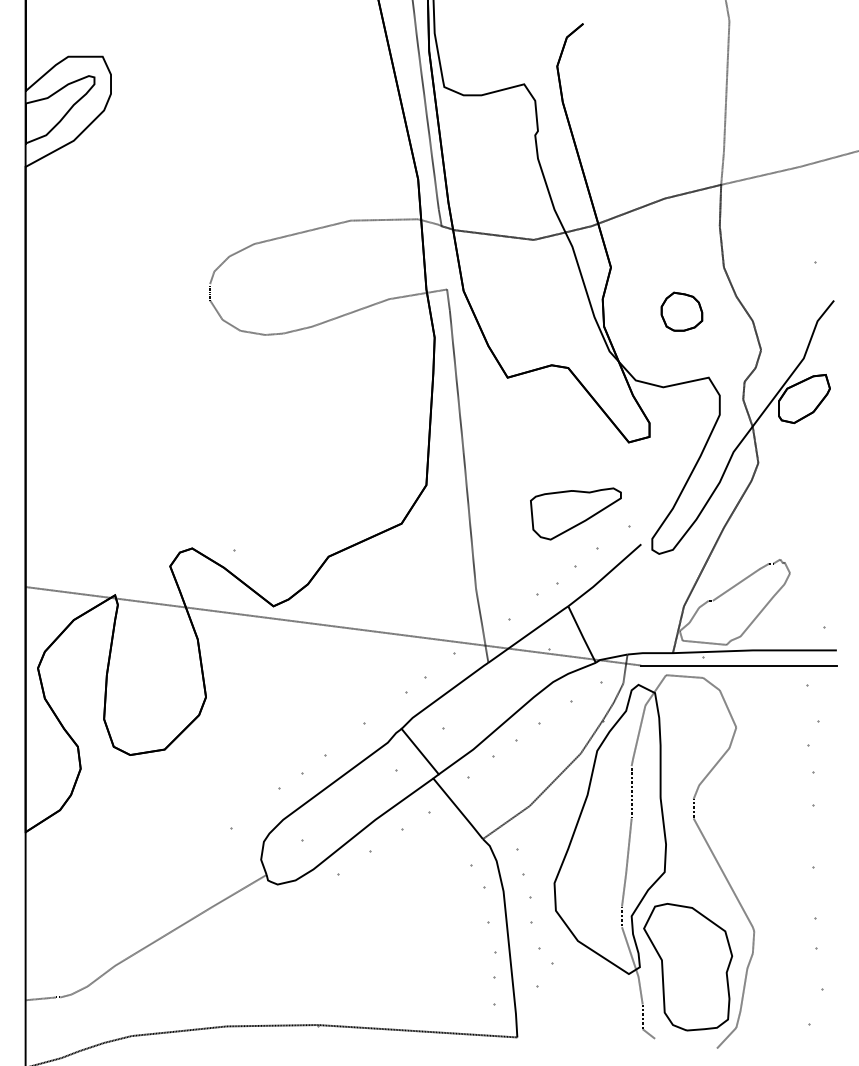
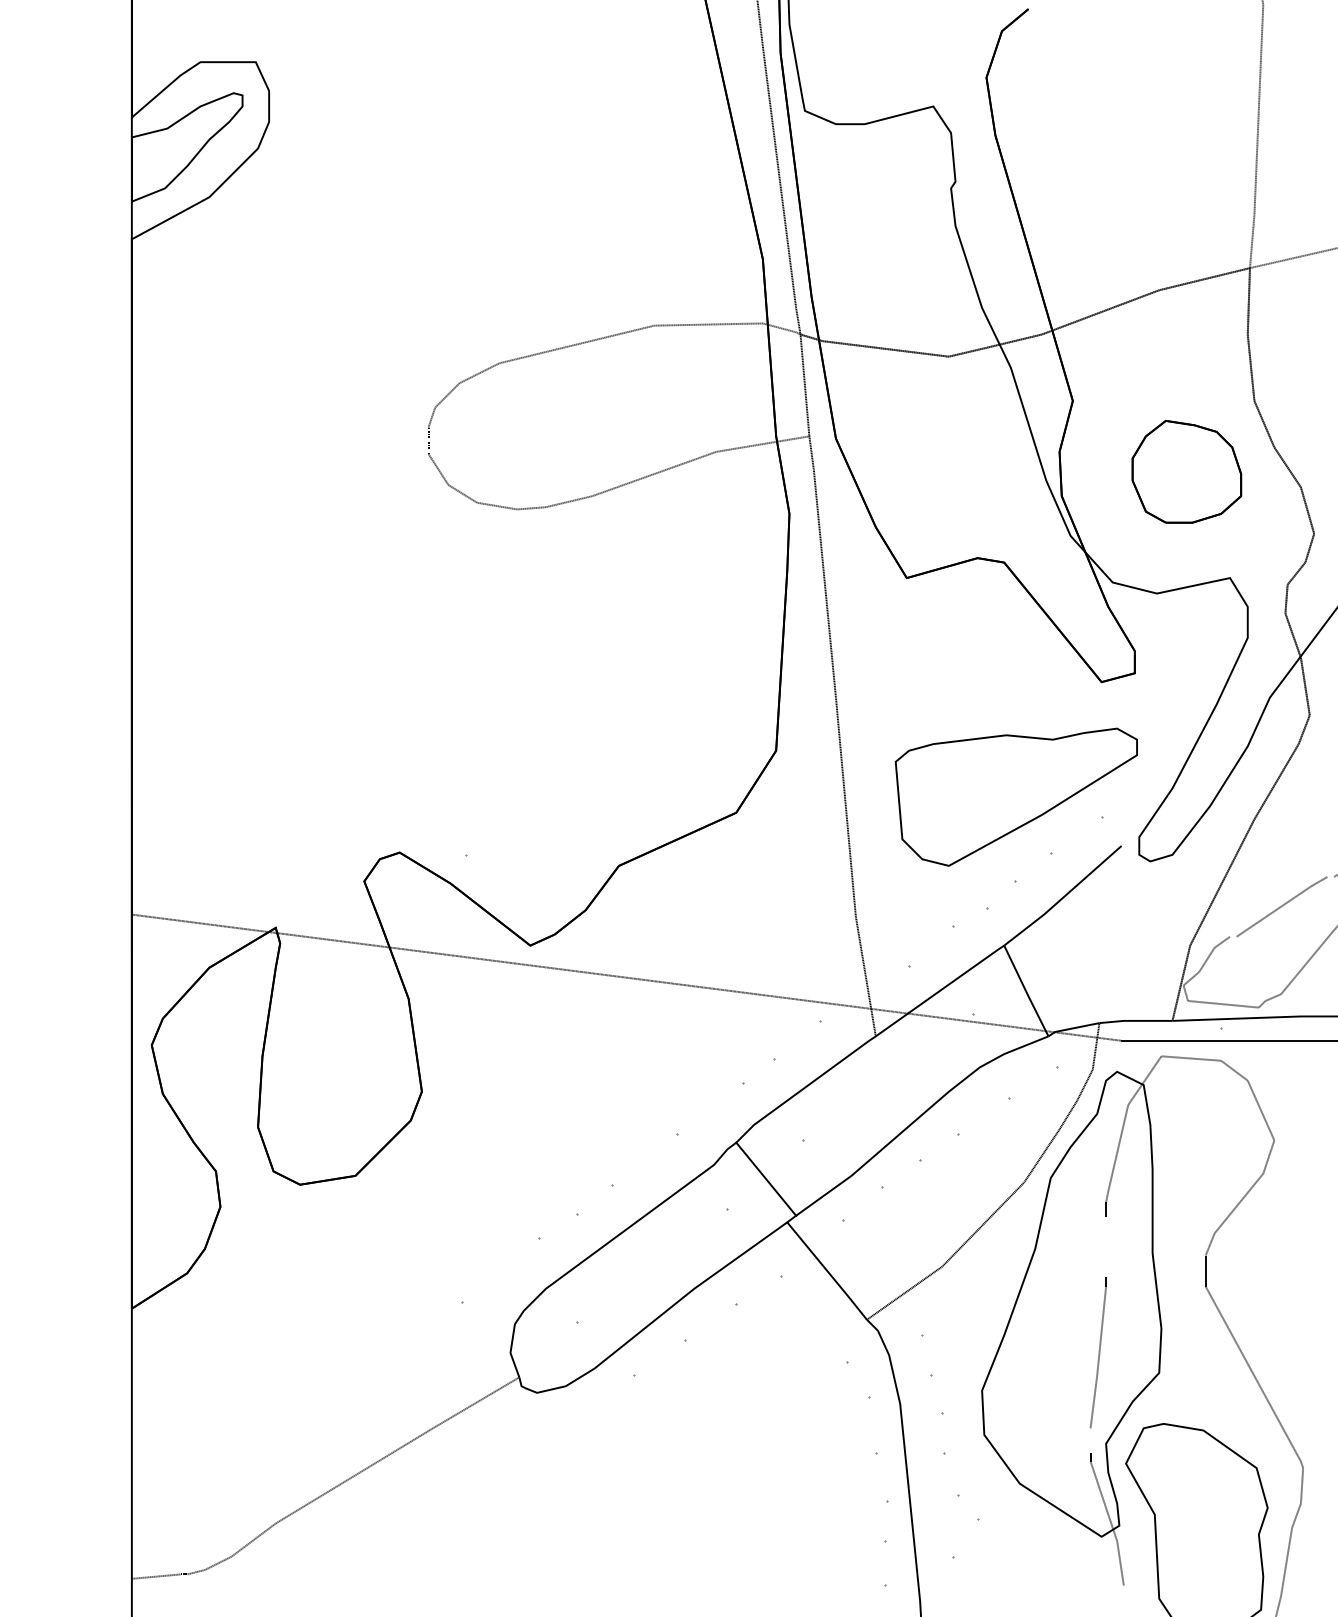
line: (444, 257) -> (805, 384), added
part: (681, 311) -> (1186, 471), size x1.67
part: (575, 513) -> (1015, 796), size x1.67

